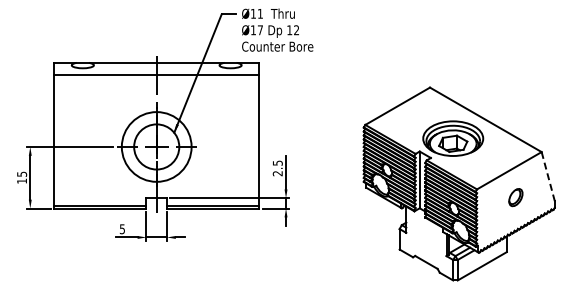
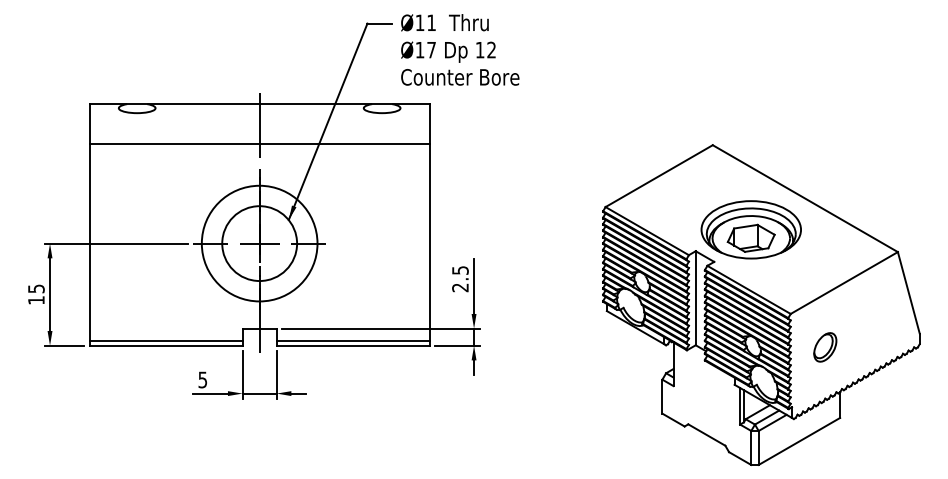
line: (156, 75) -> (259, 144), moved
line: (548, 177) -> (909, 294), dashed -> solid
part: (515, 197) -> (824, 347), moved

